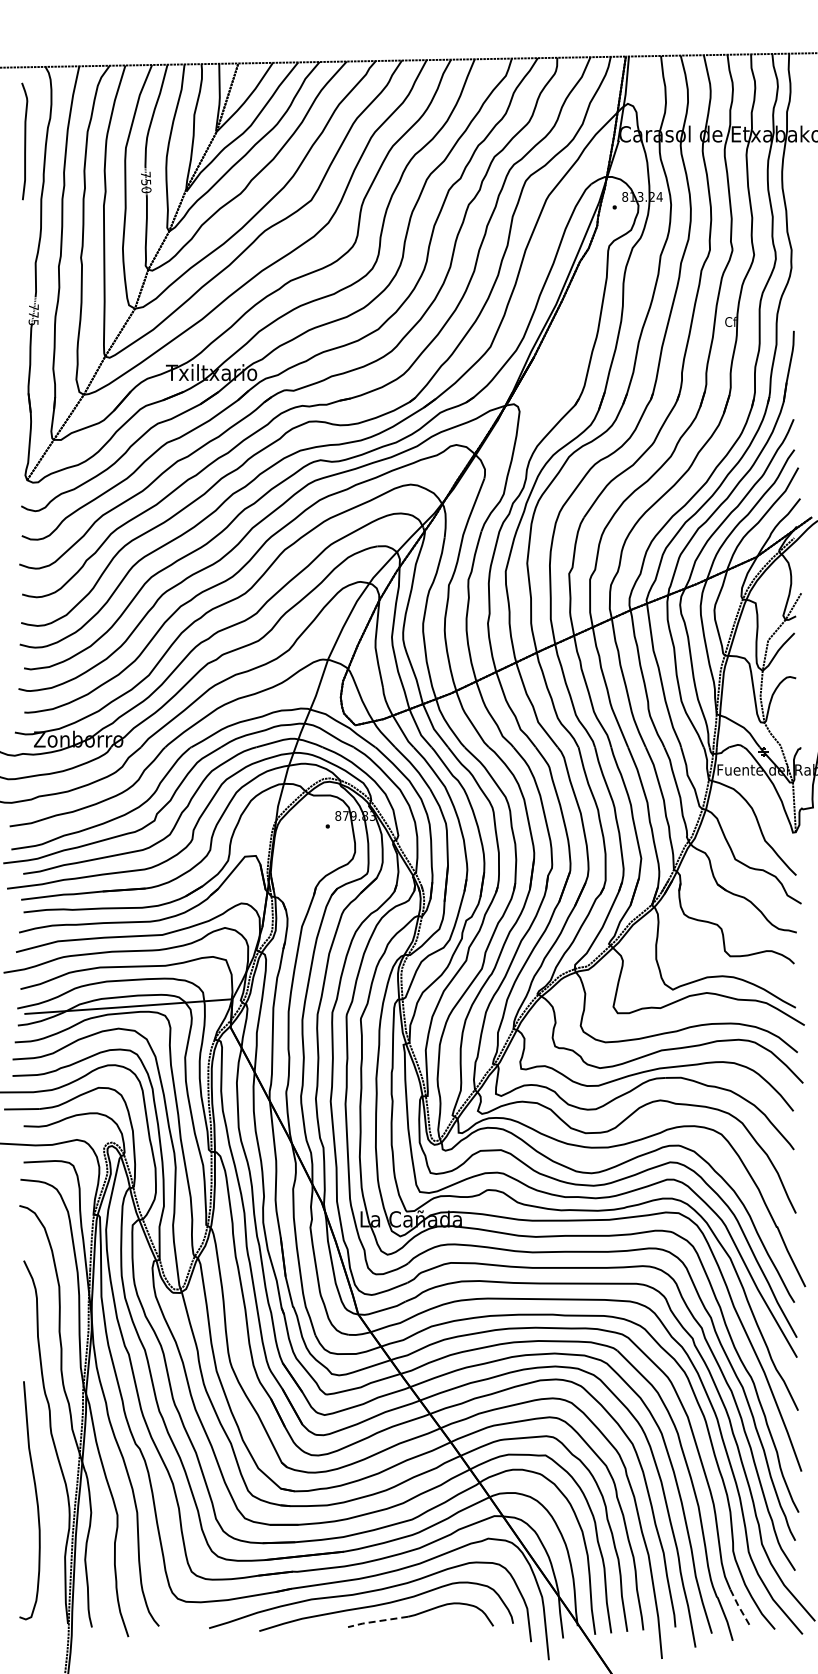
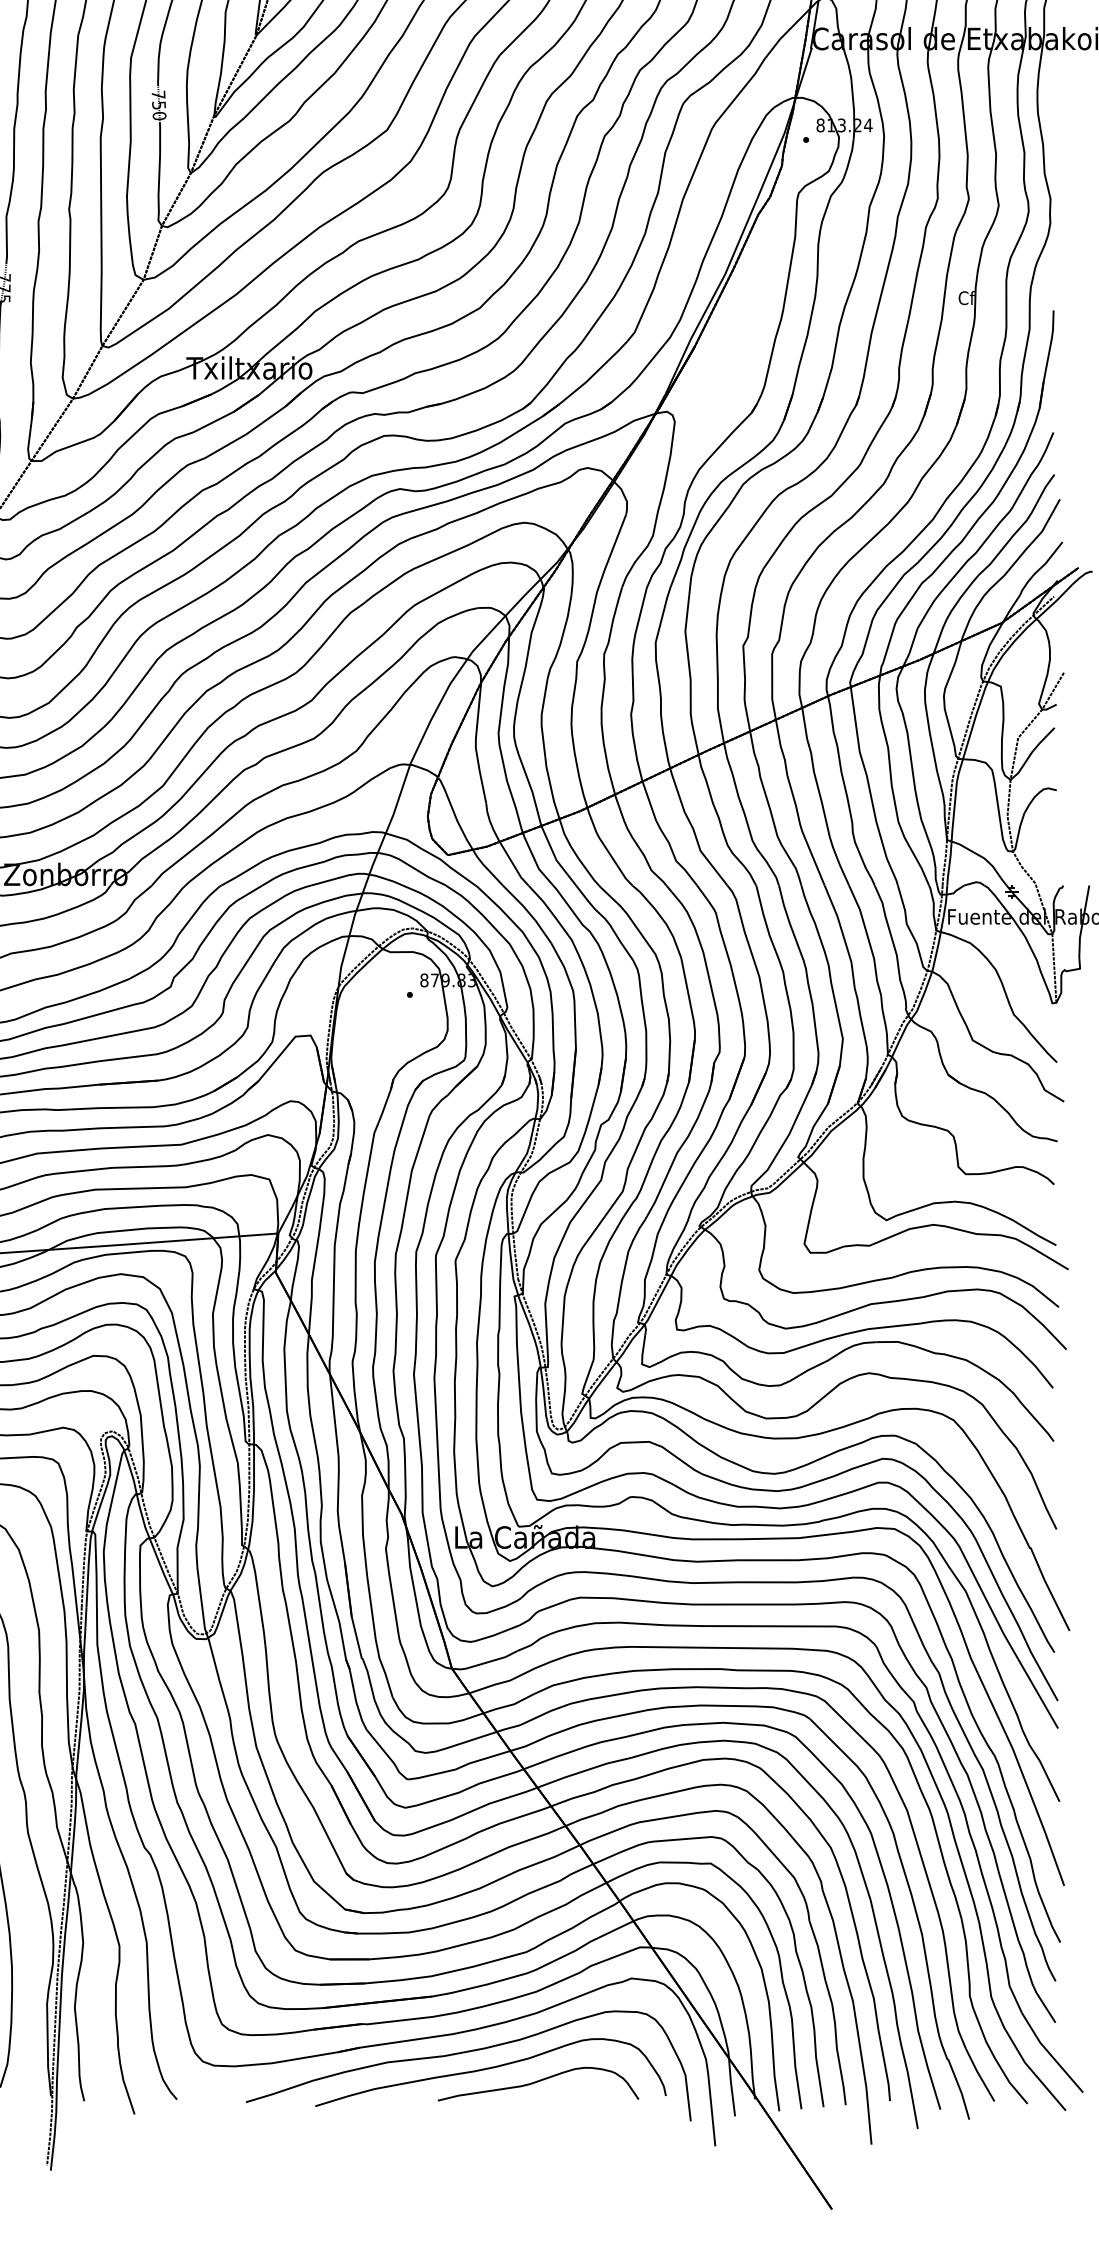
line: (740, 1609) -> (979, 2076), dashed -> solid
line: (376, 1621) -> (477, 2092), dashed -> solid

